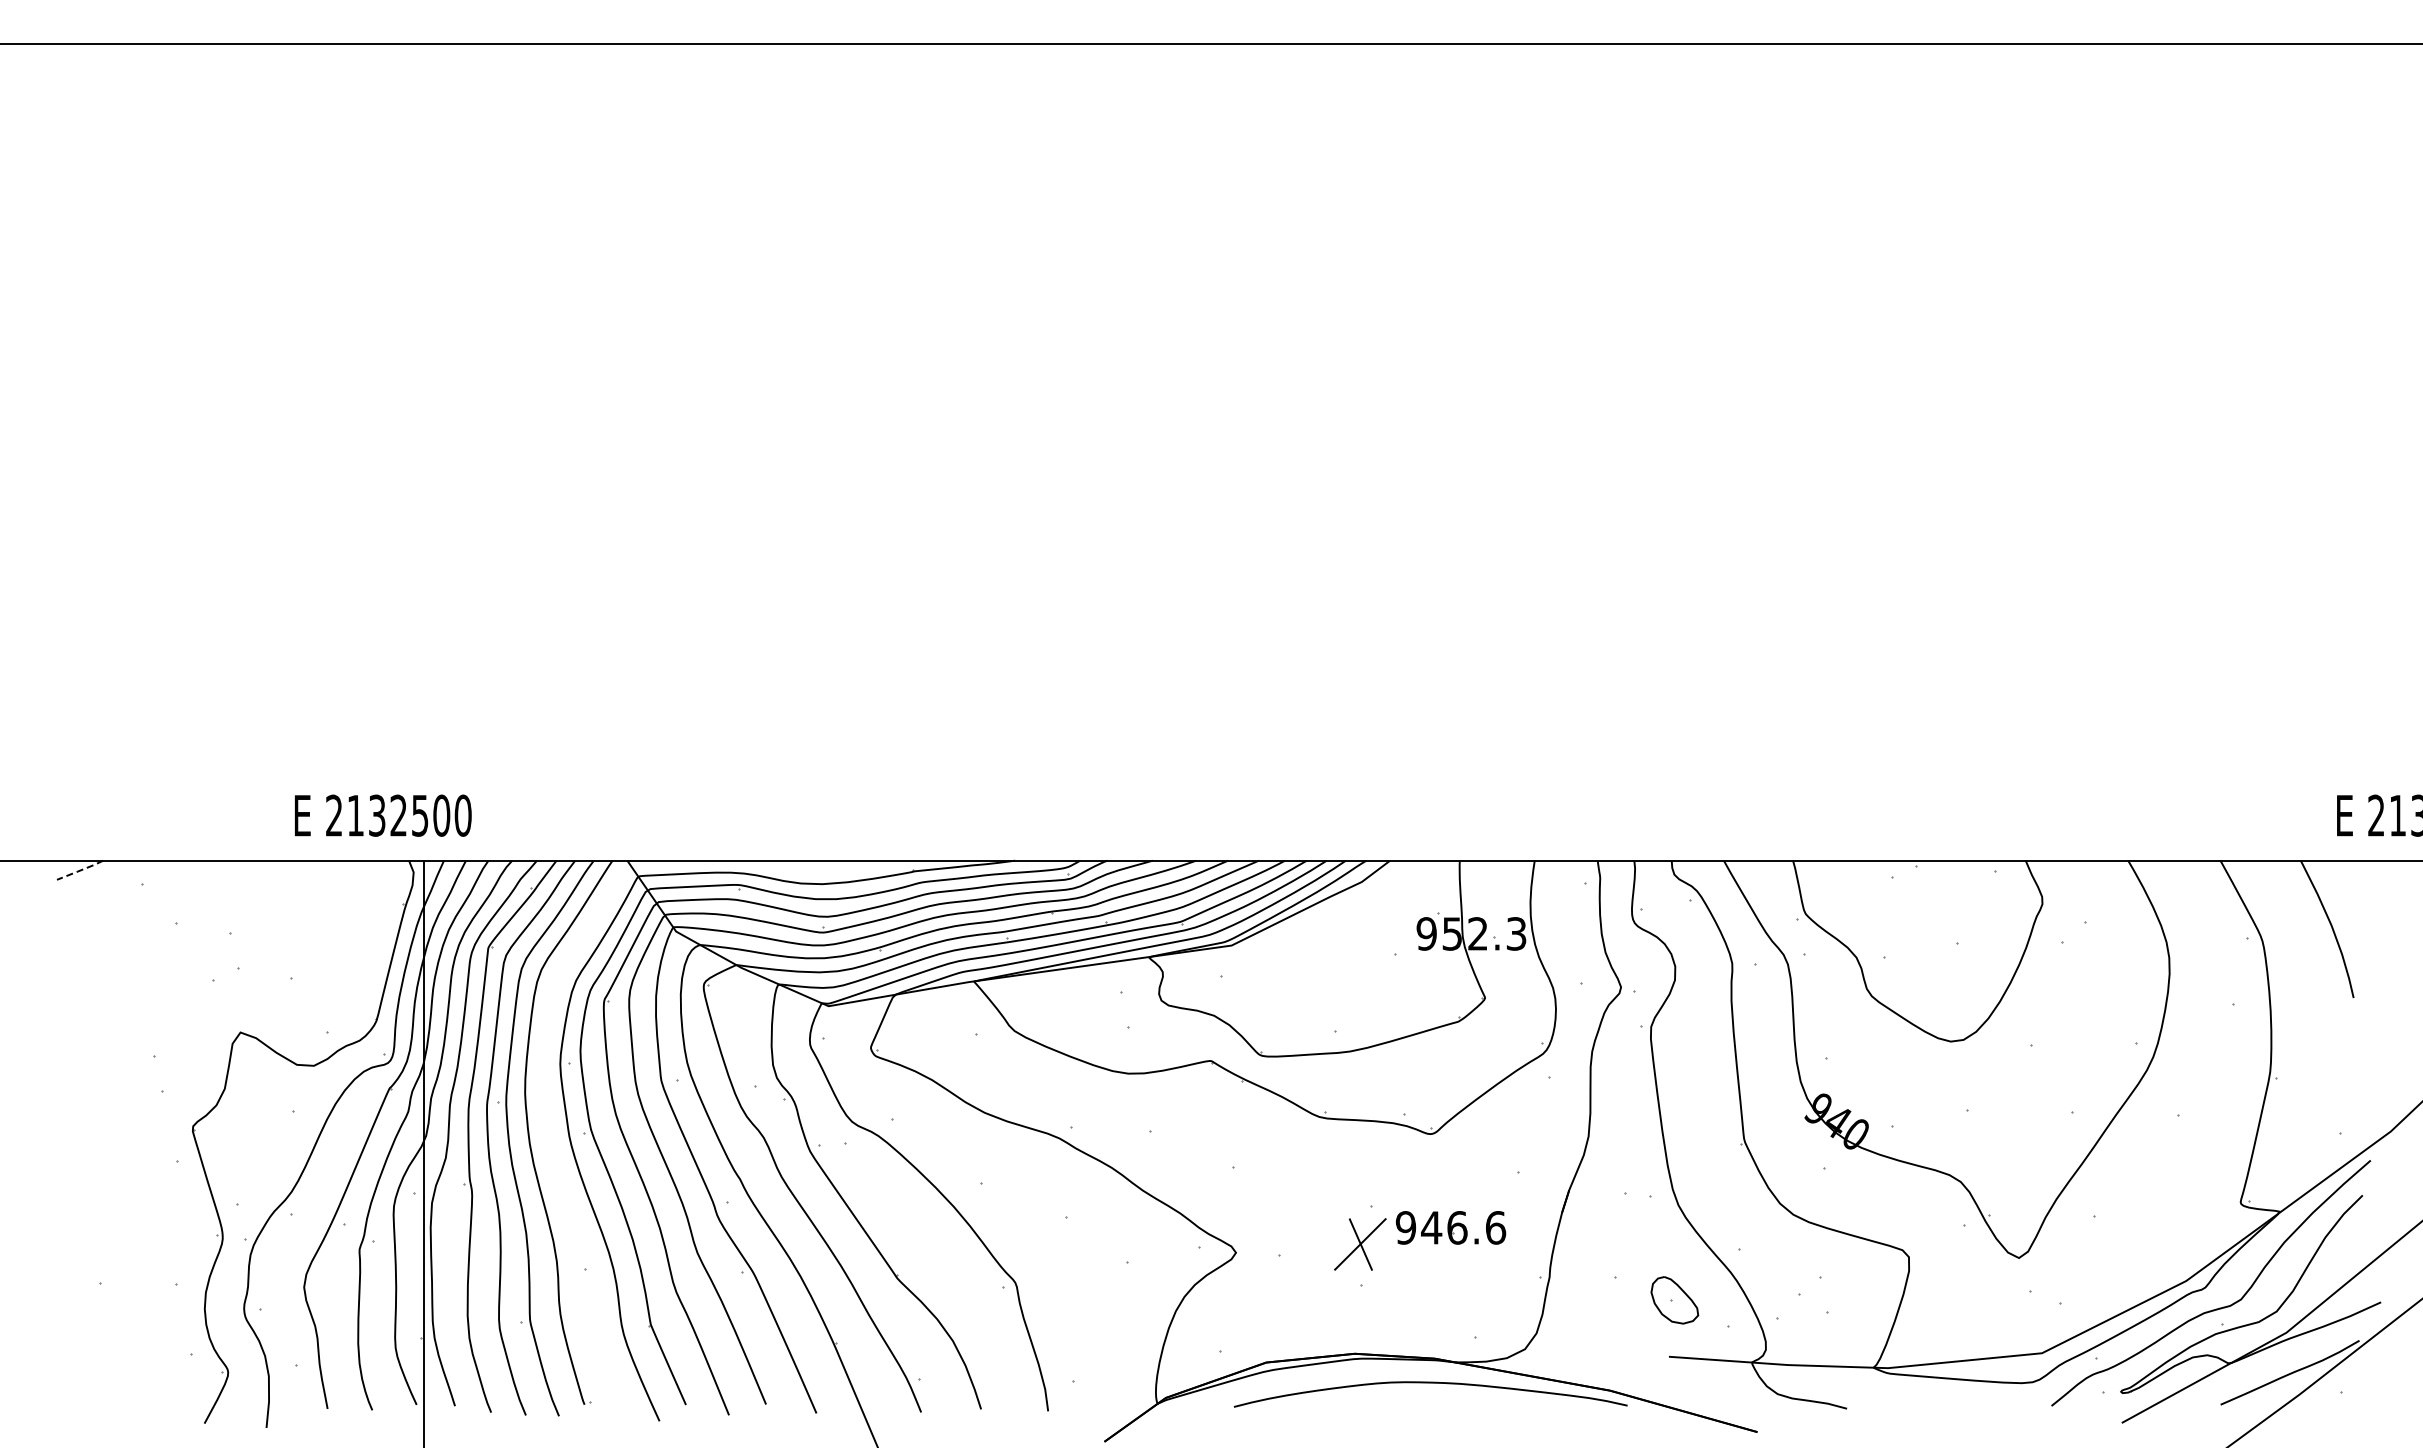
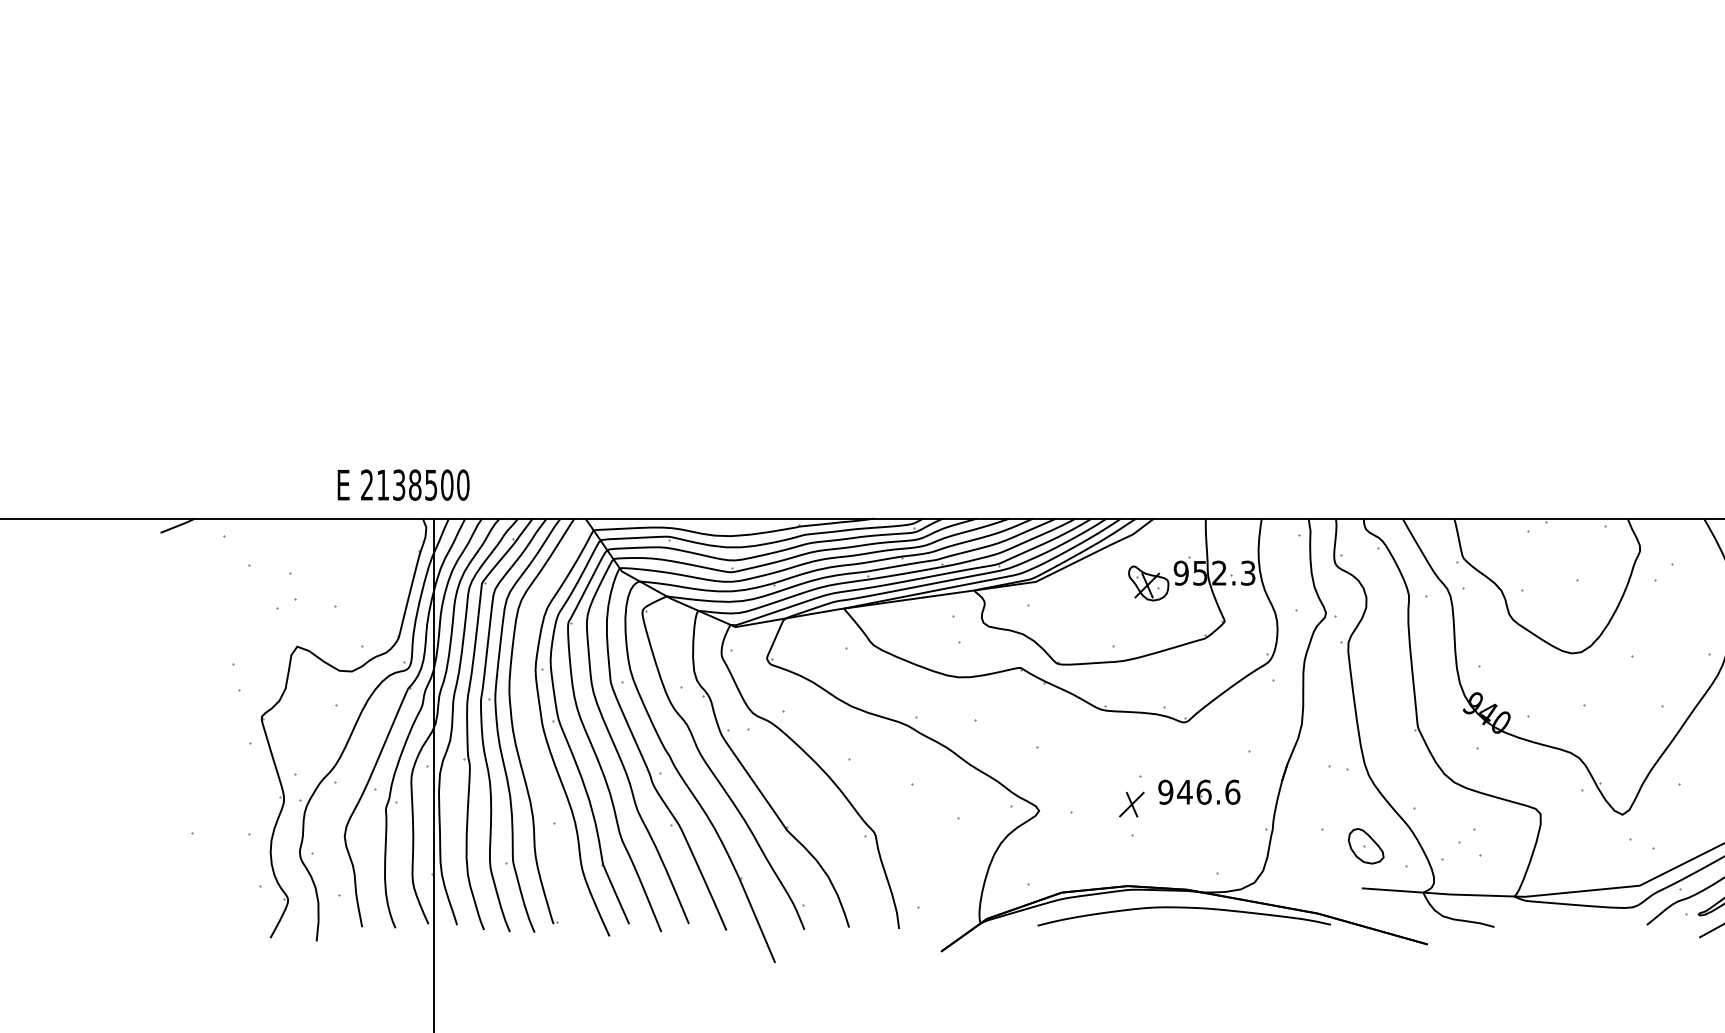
text: (398, 815) -> (415, 484), 2132500 -> 2138500
line: (80, 870) -> (178, 525), dashed -> solid
part: (1382, 947) -> (1148, 583), added
part: (1360, 1244) -> (1131, 804), size x0.62

